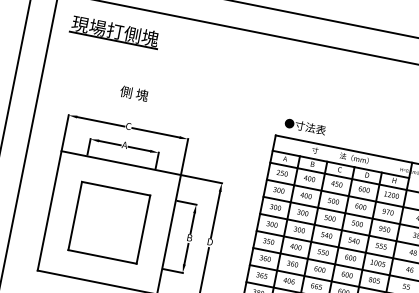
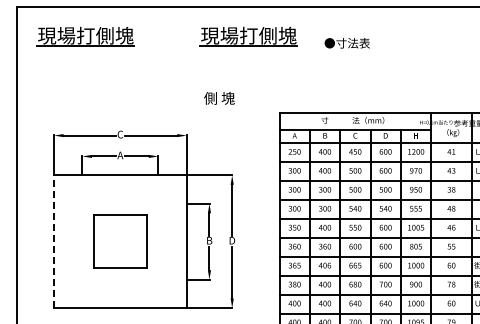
part: (261, 61) -> (248, 36), added
text: (134, 93) -> (219, 98), moved
text: (304, 126) -> (346, 43), moved
line: (50, 210) -> (54, 241), solid -> dashed
part: (108, 222) -> (119, 241), size x0.7

